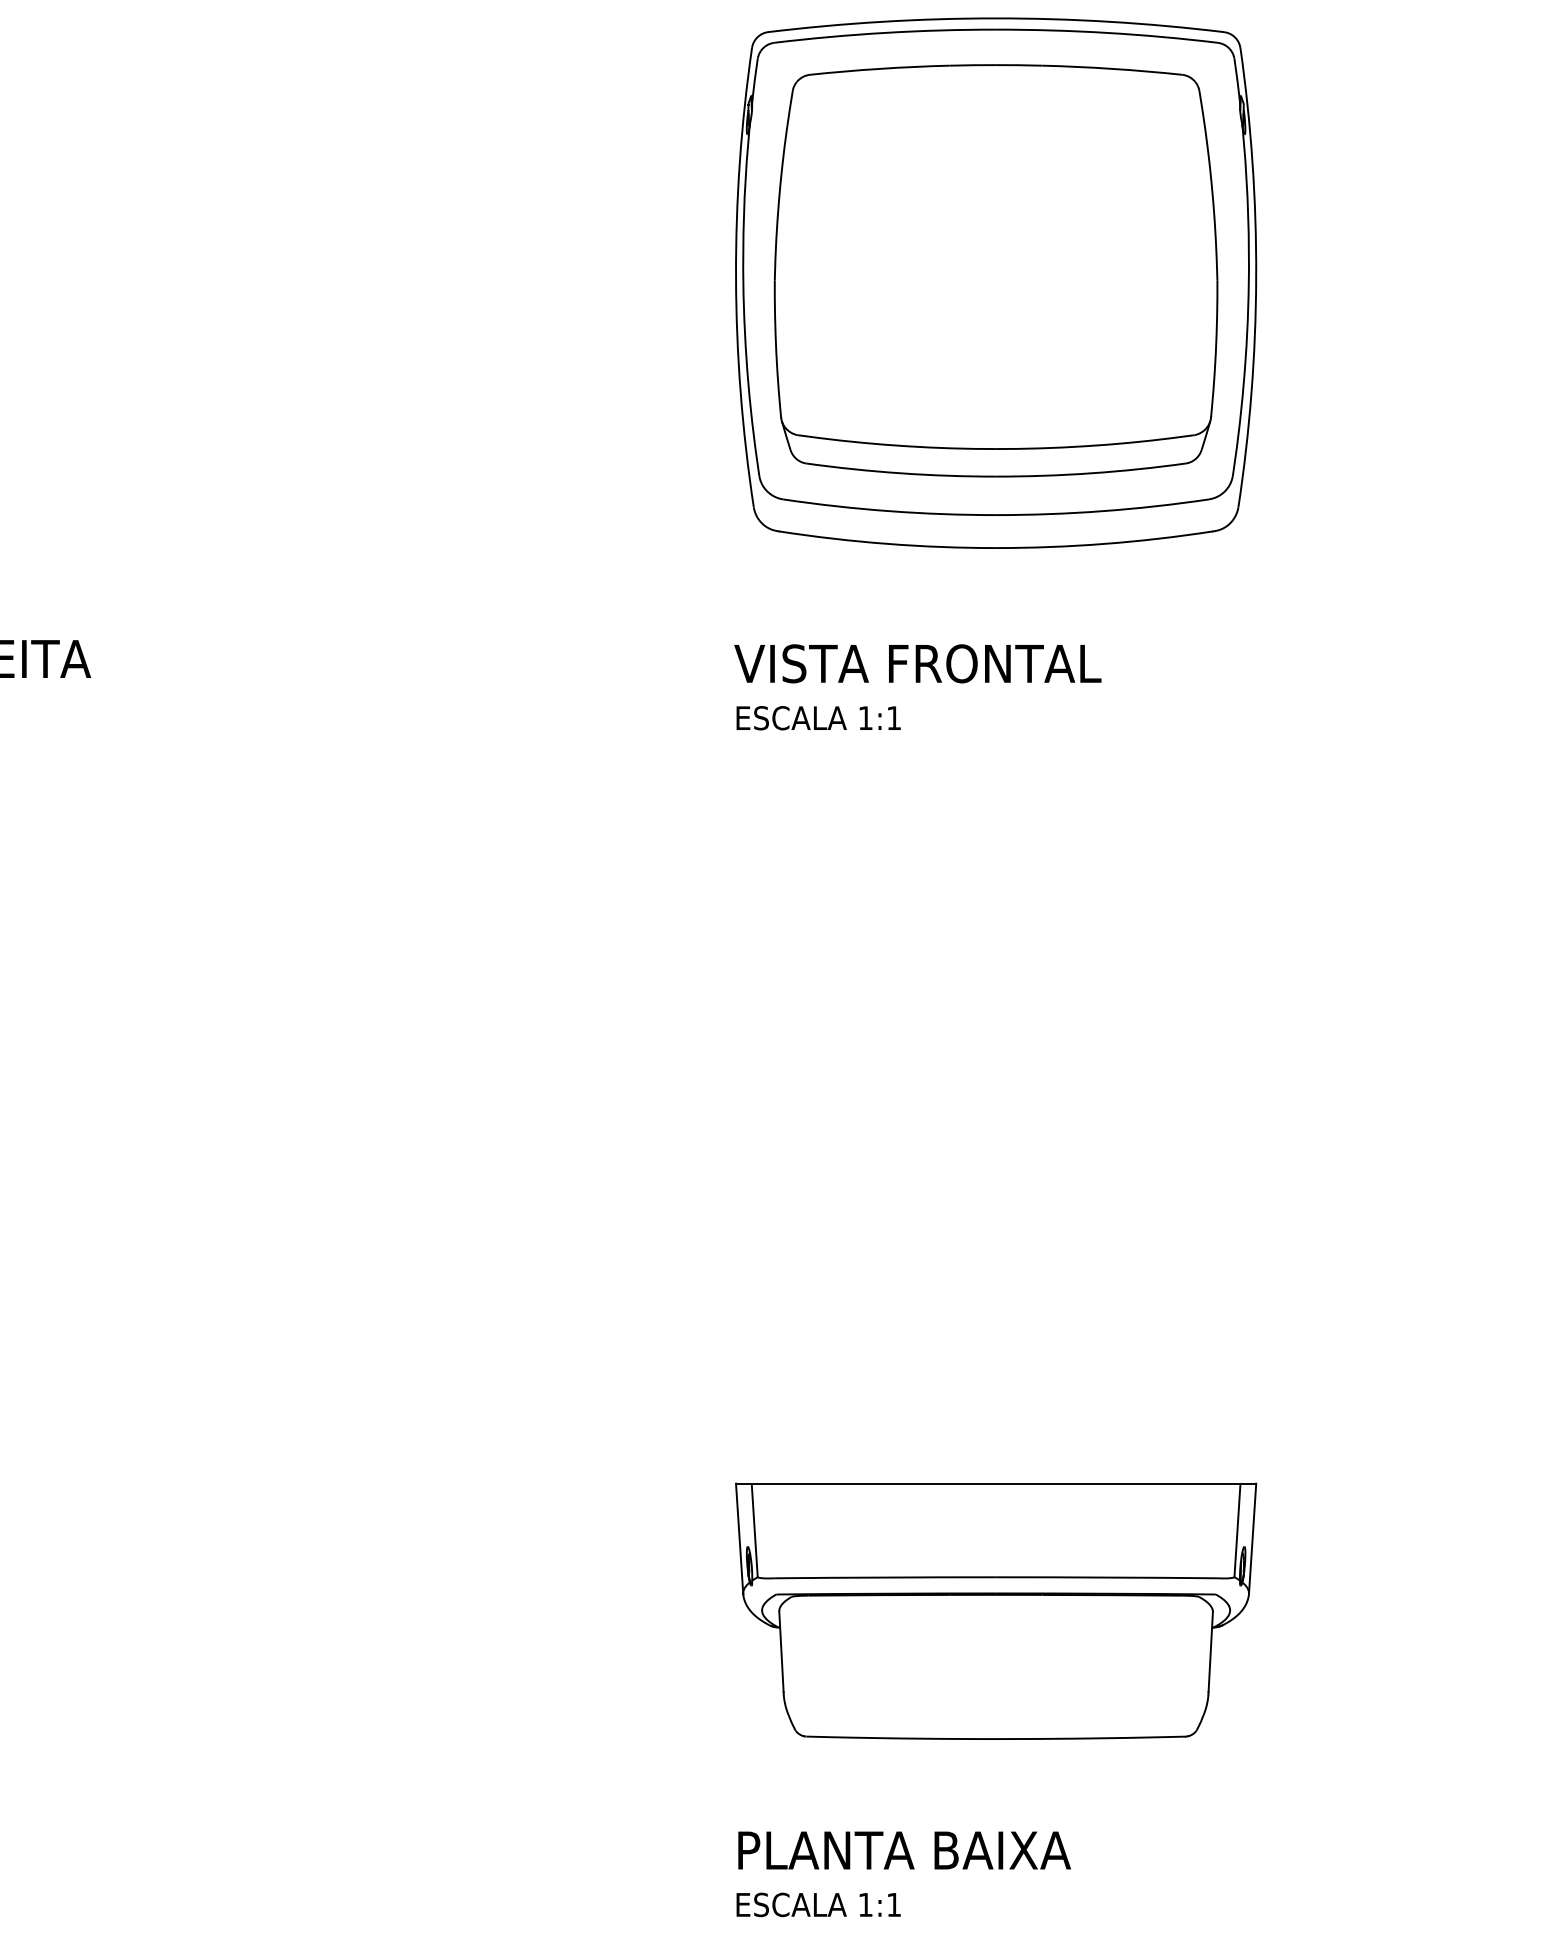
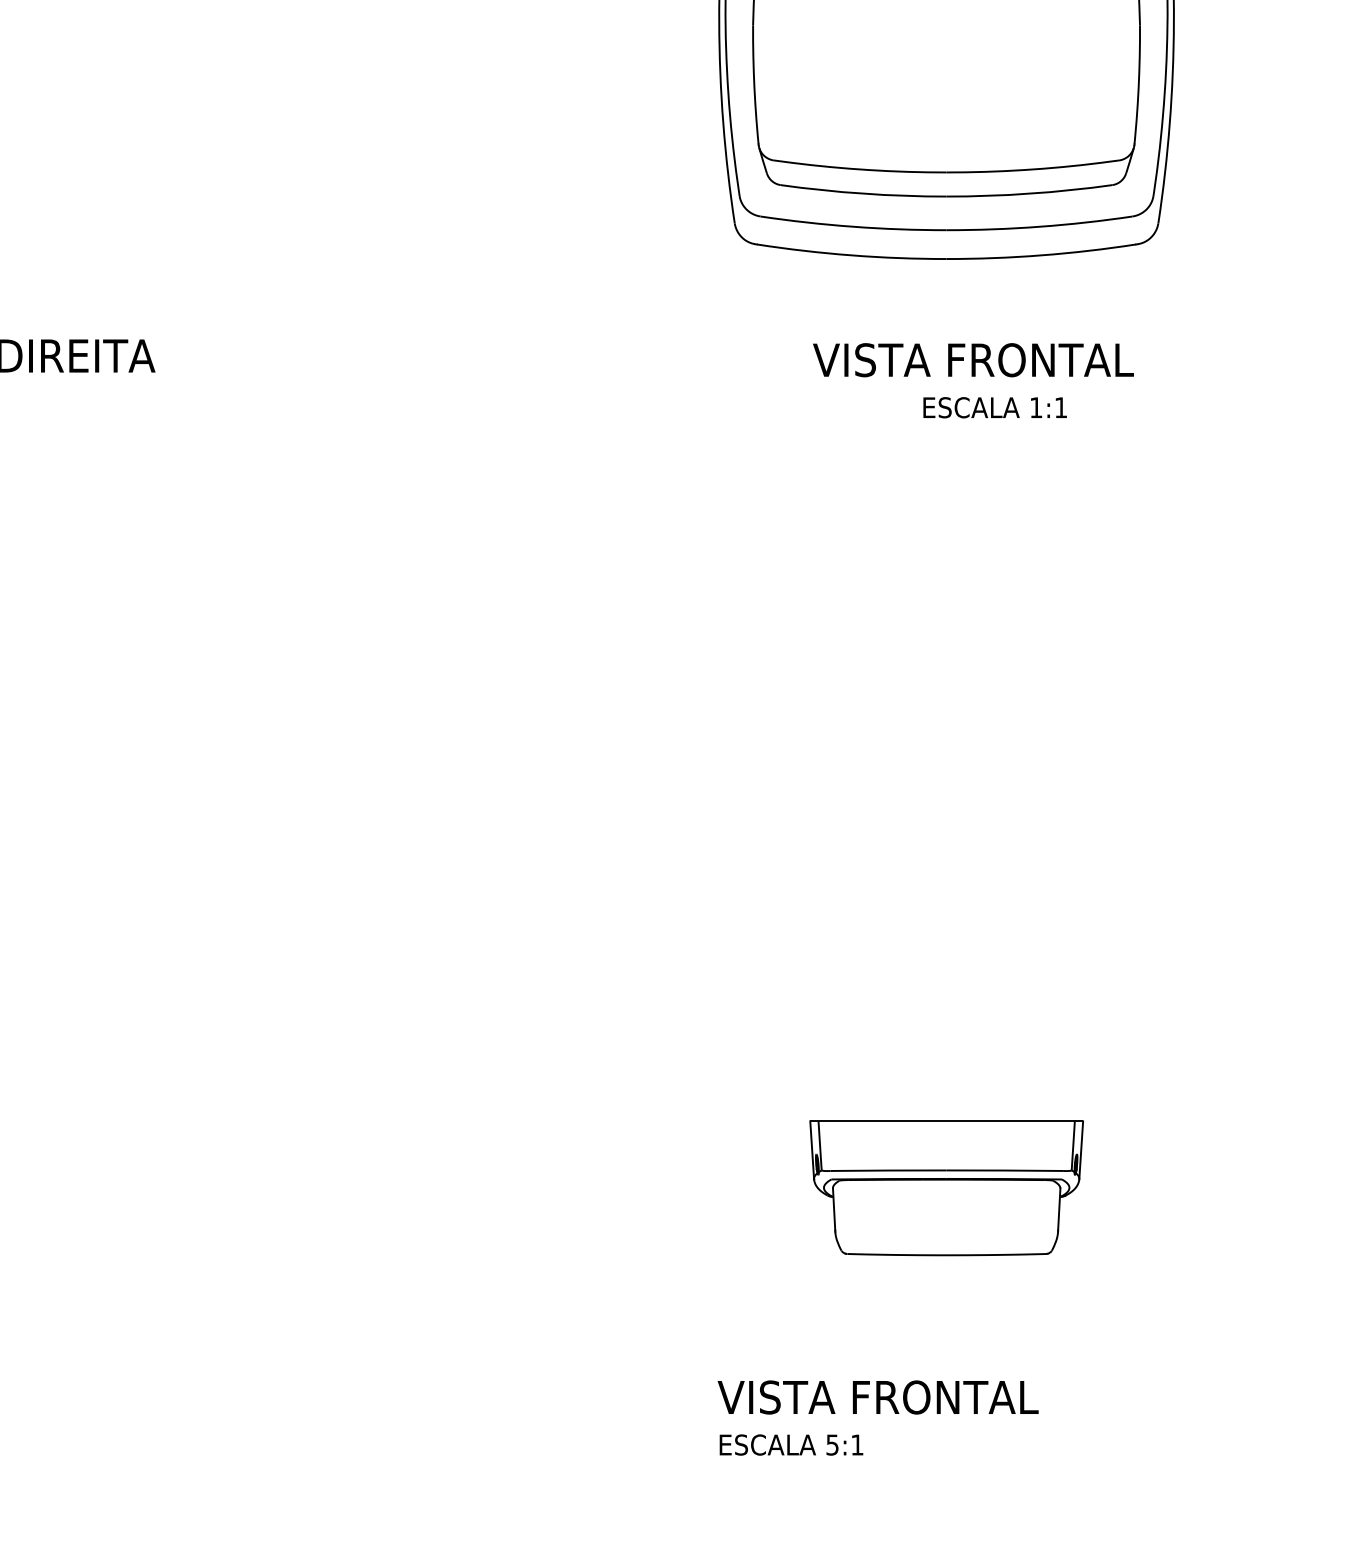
text: (917, 663) -> (973, 359), moved
text: (818, 718) -> (994, 407), moved
part: (996, 1610) -> (946, 1187), size x0.6
text: (917, 1850) -> (877, 1397), PLANTA BAIXA -> VISTA FRONTAL
text: (865, 1905) -> (832, 1445), 1:1 -> 5:1

